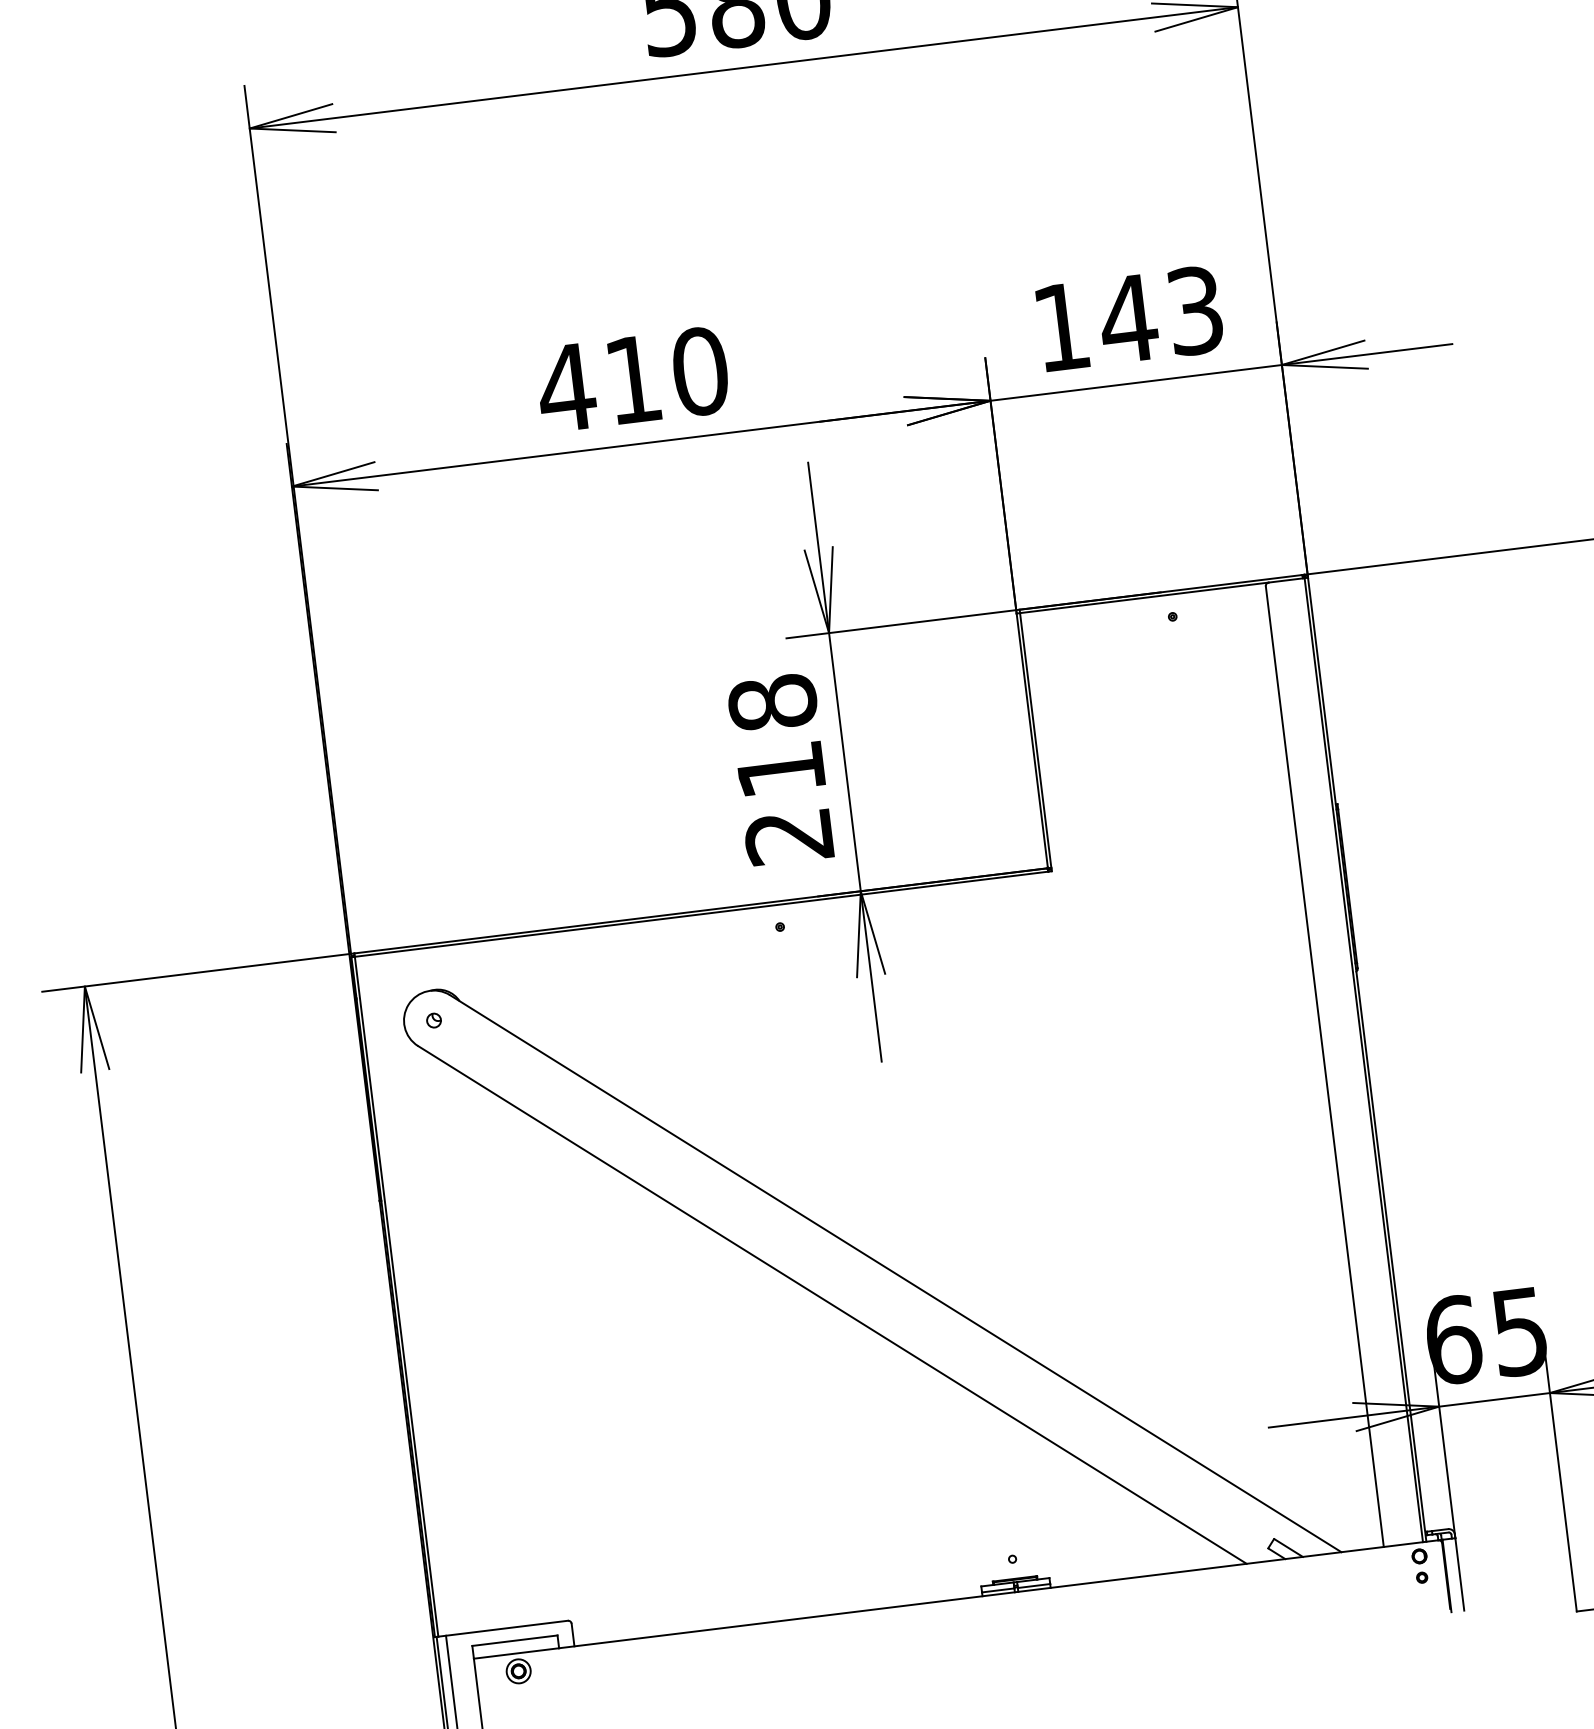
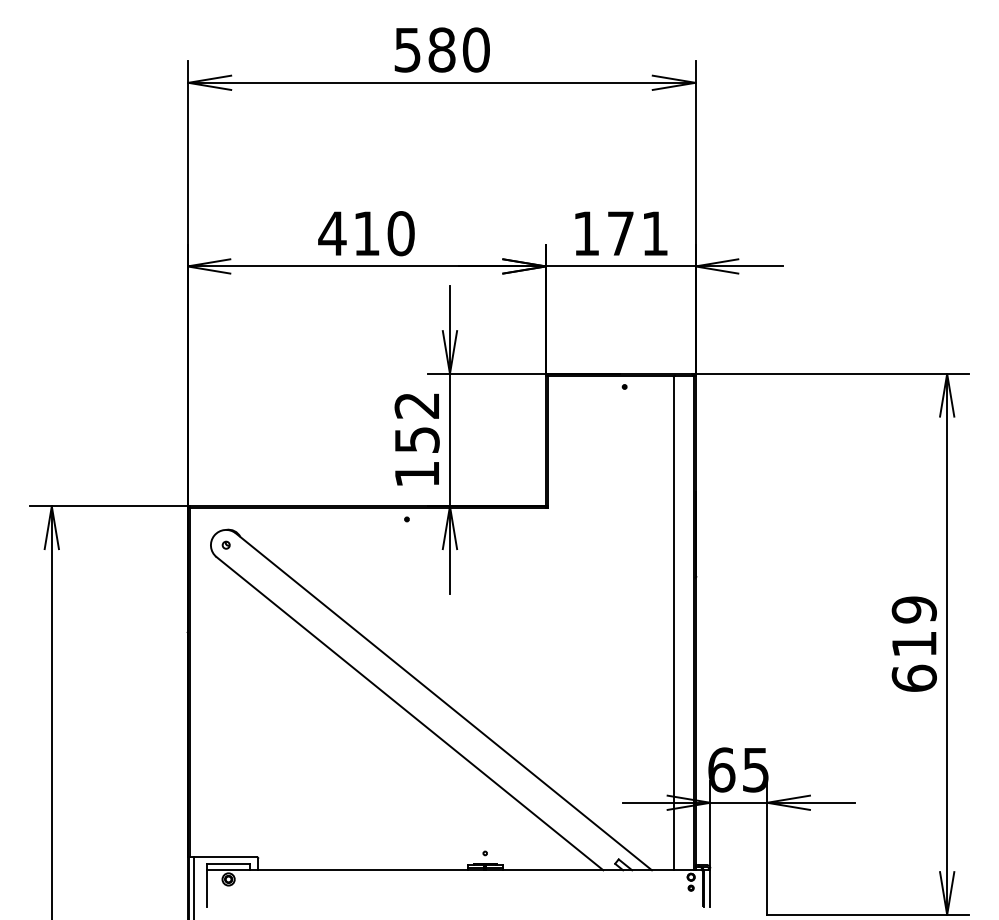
text: (1158, 314) -> (636, 233), 143 -> 171
text: (779, 769) -> (416, 439), 218 -> 152

